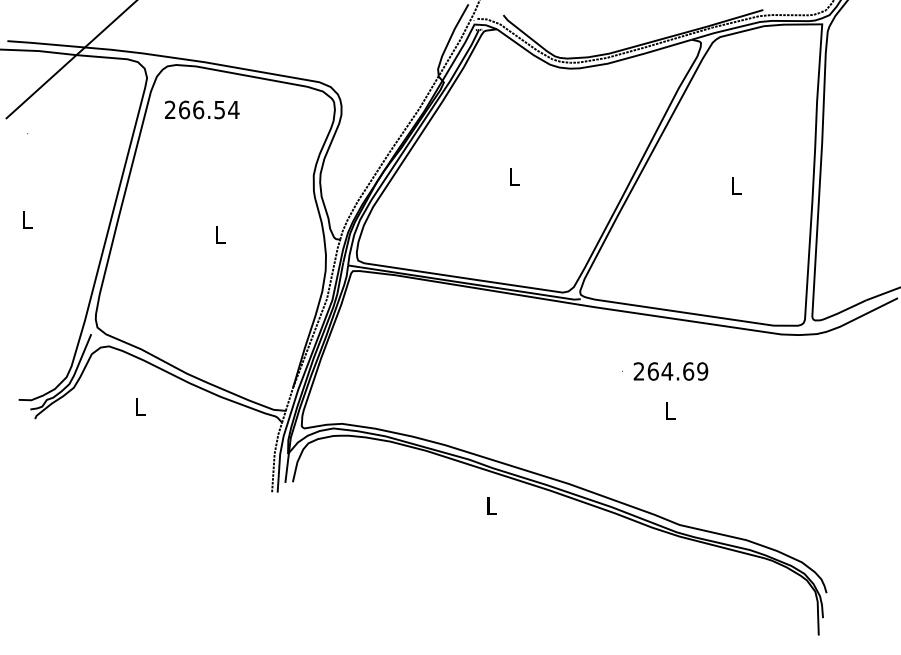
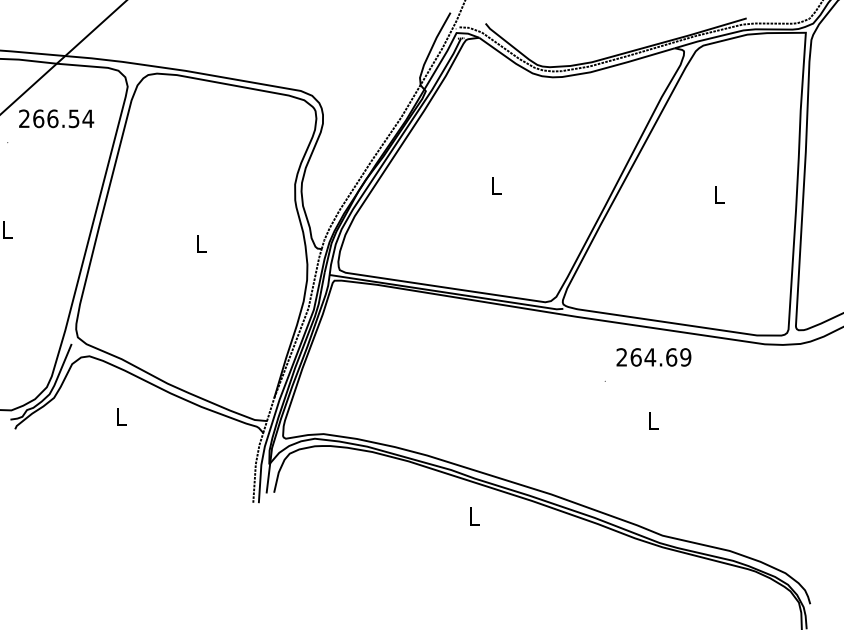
text: (202, 109) -> (56, 118), moved
text: (670, 371) -> (653, 357), moved

